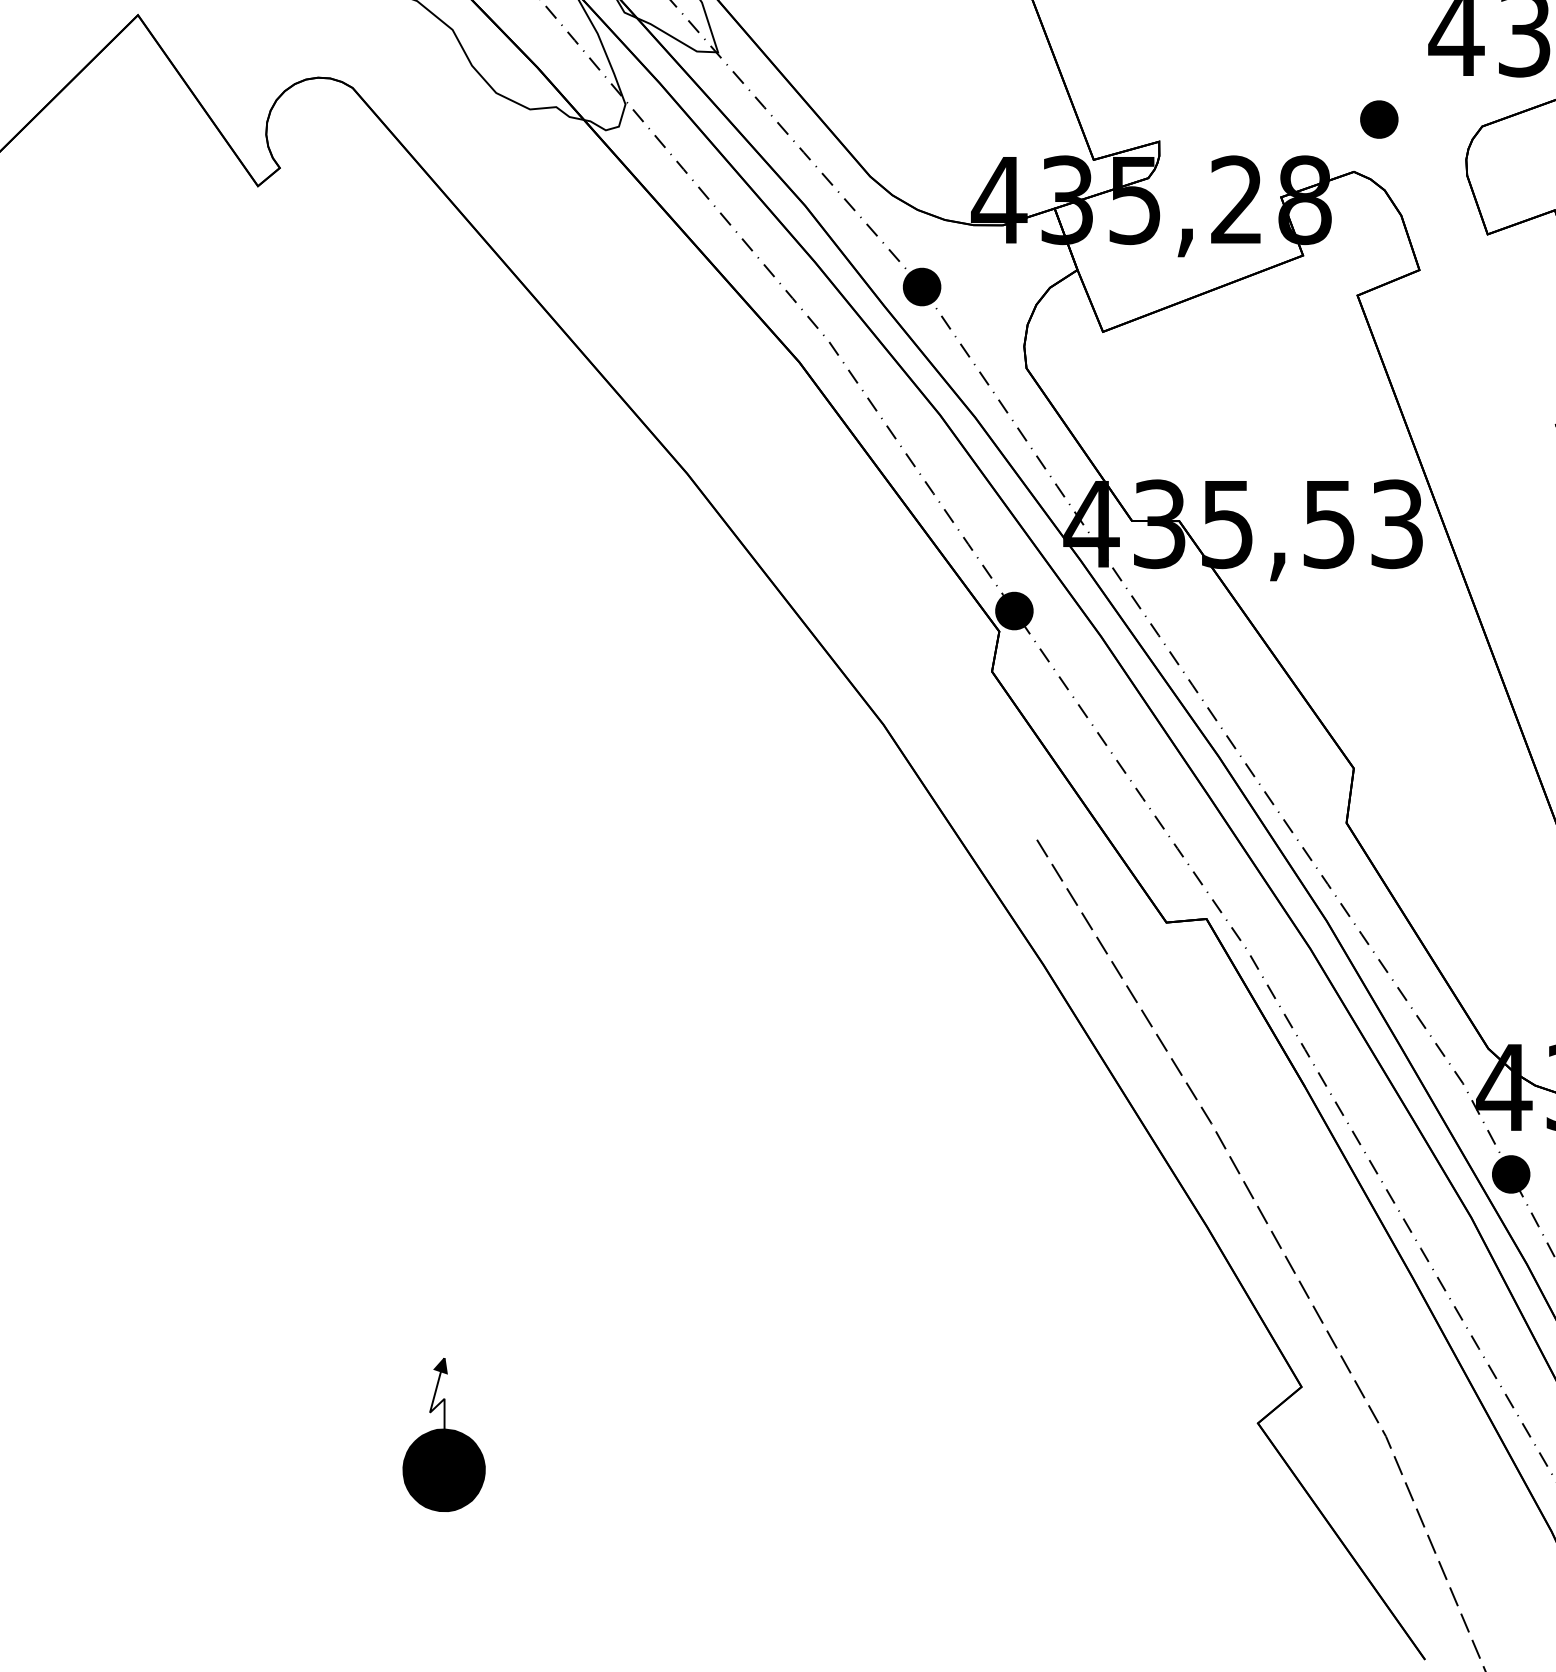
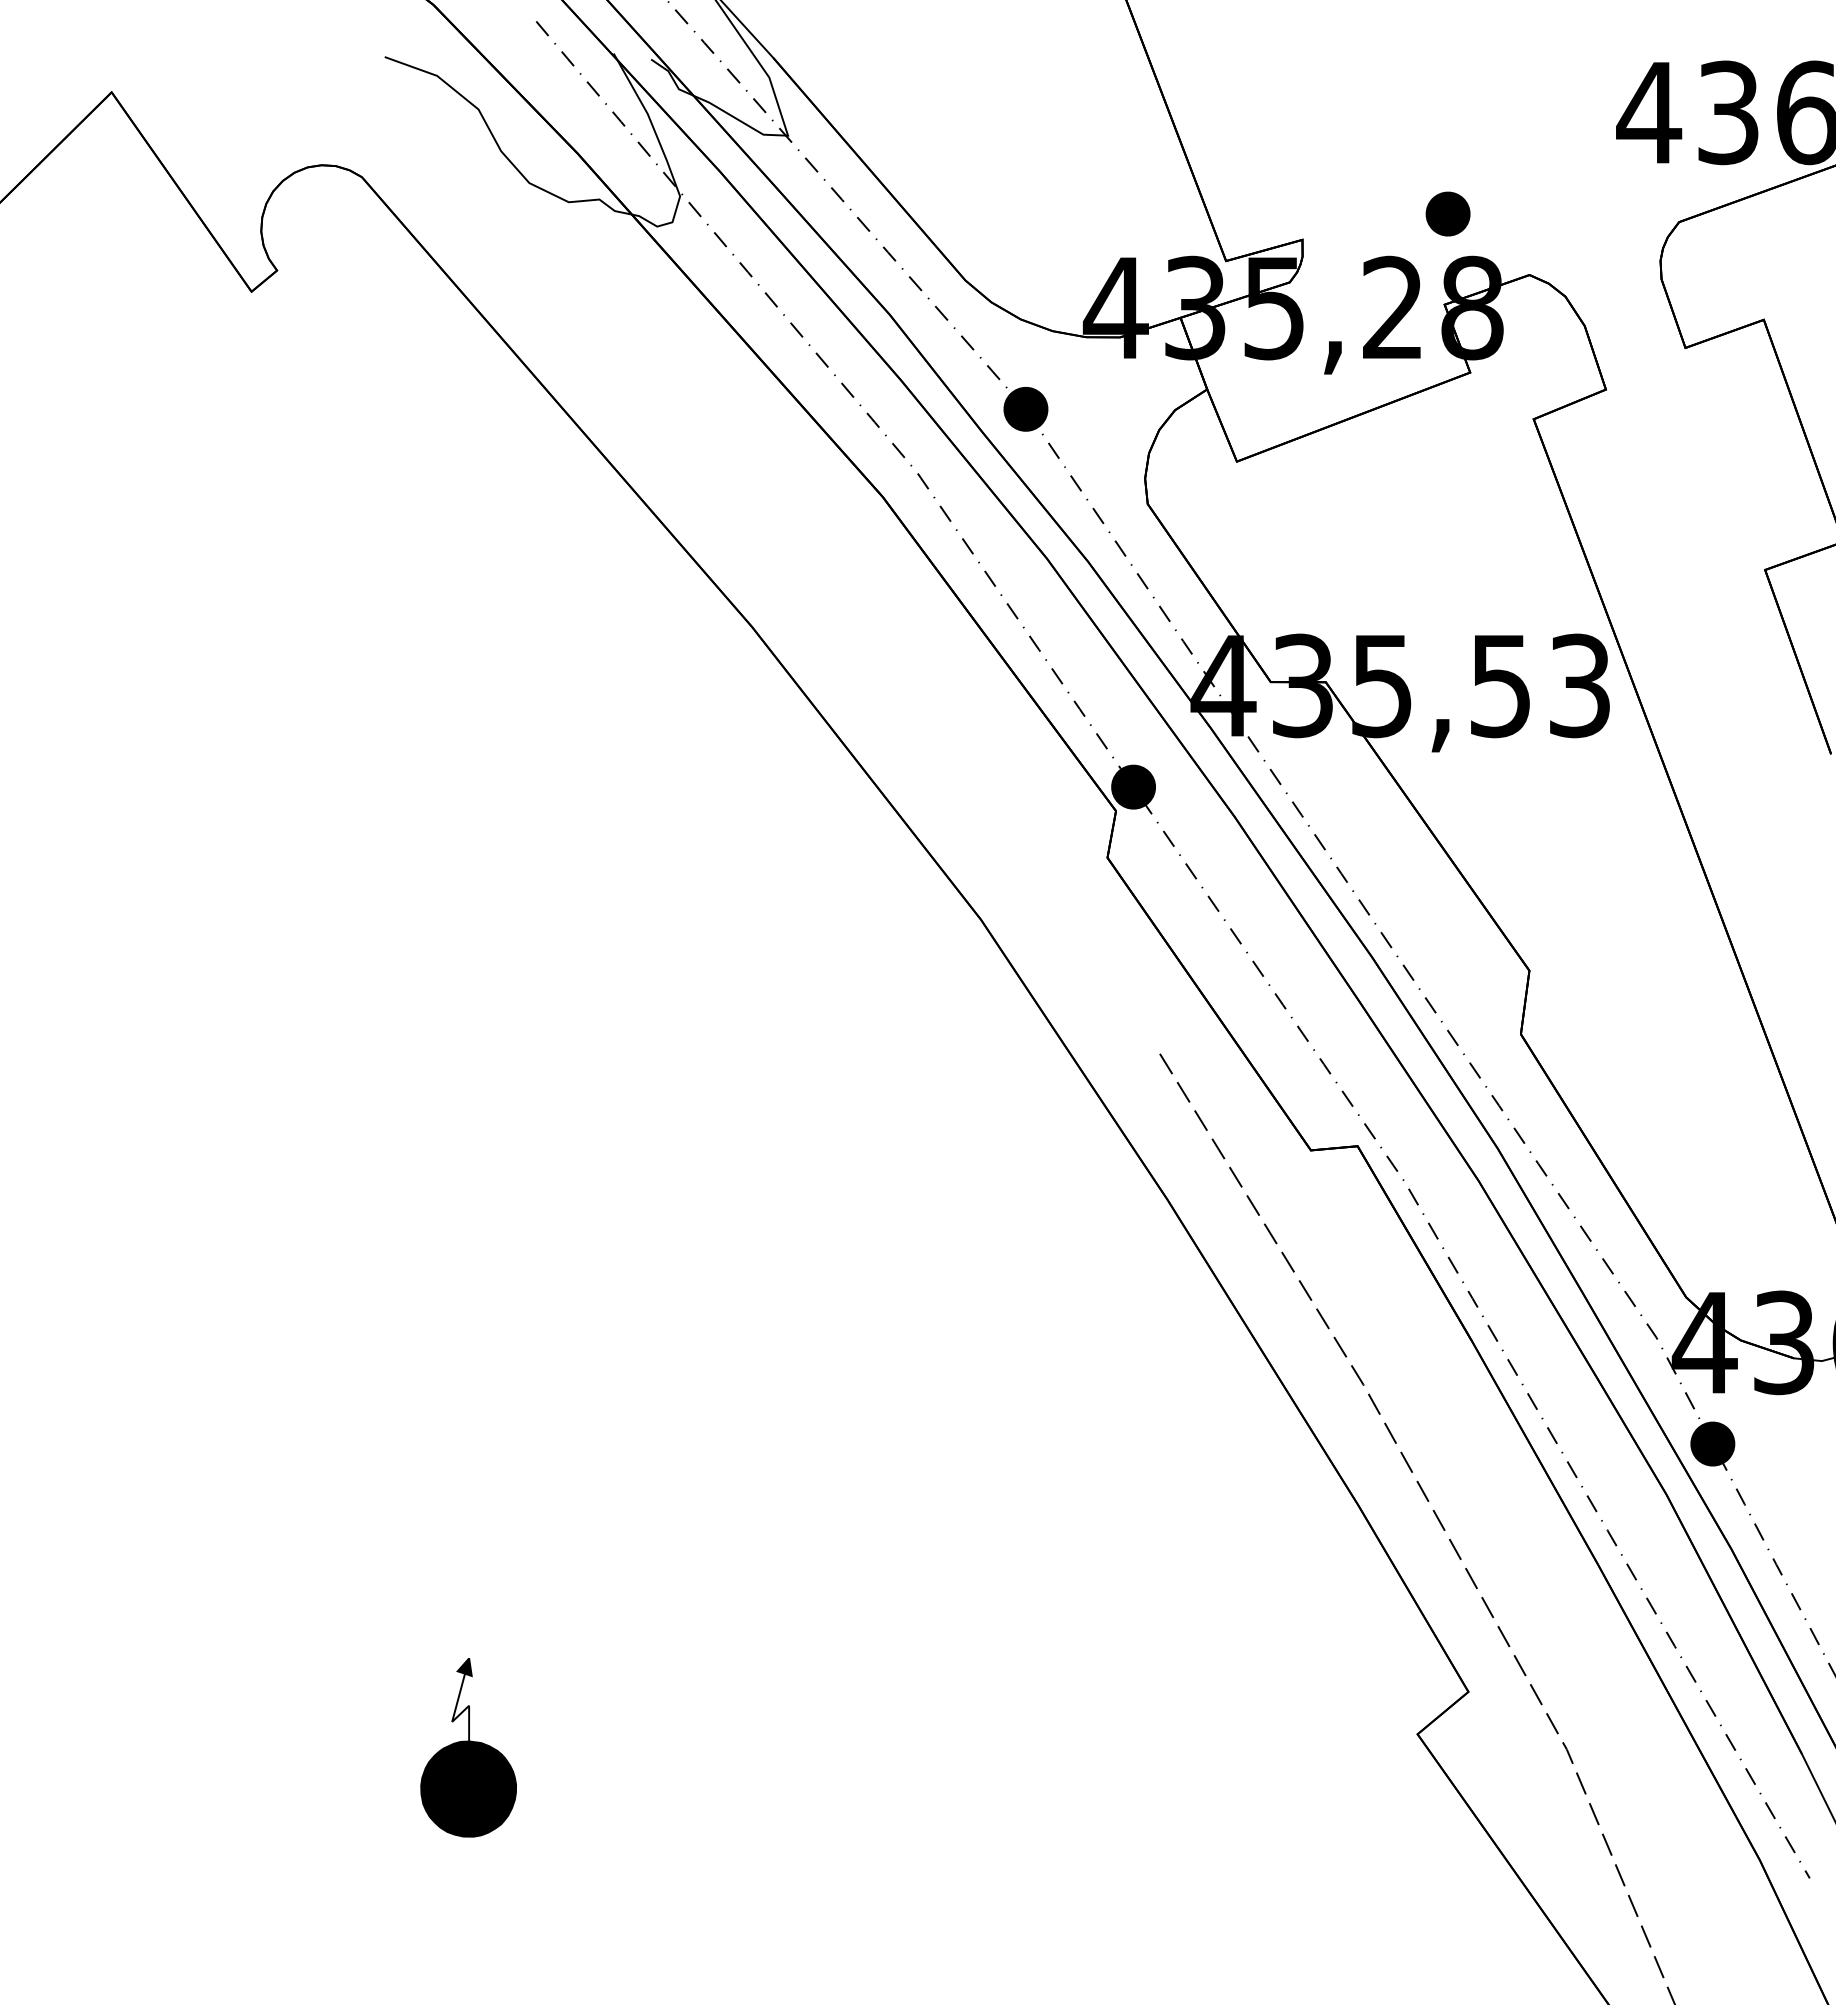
part: (1378, 119) -> (1447, 213), moved

